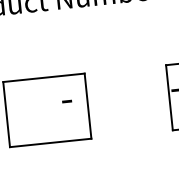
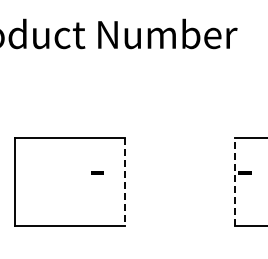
line: (169, 97) -> (234, 181), solid -> dashed
line: (87, 106) -> (124, 182), solid -> dashed

